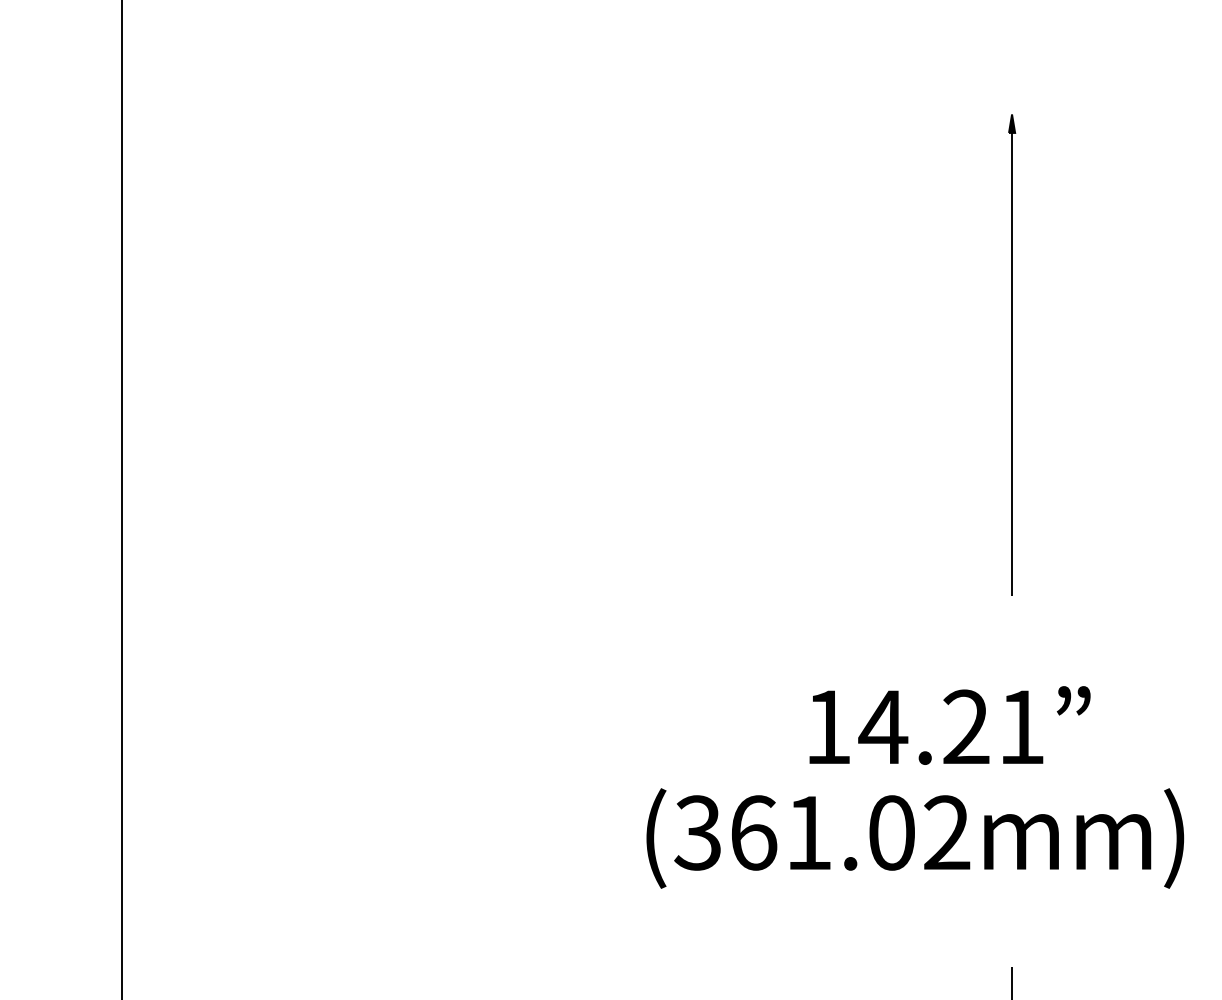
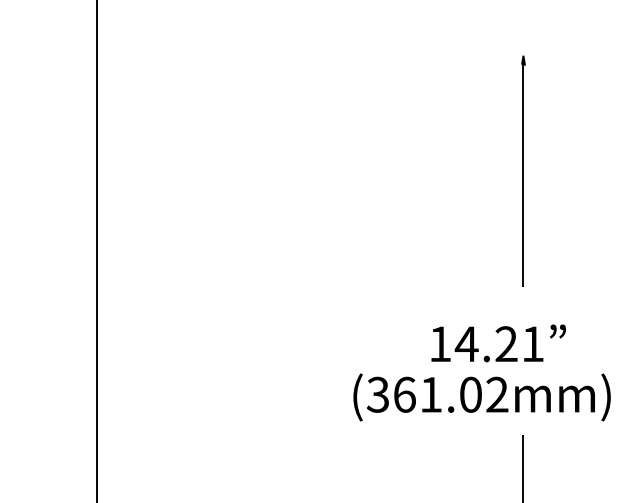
part: (1012, 354) -> (523, 170), moved
text: (914, 786) -> (481, 372), moved

